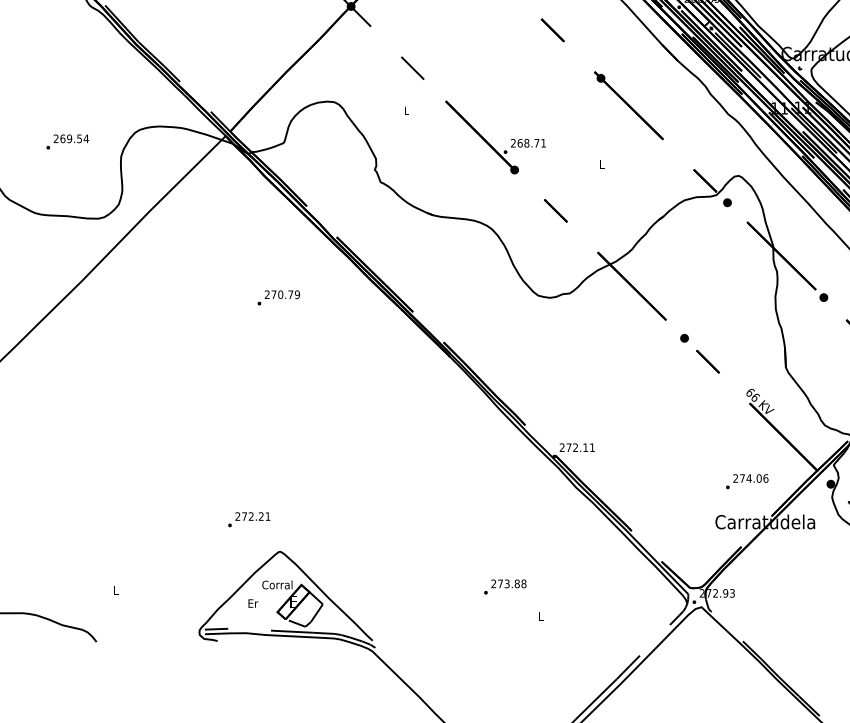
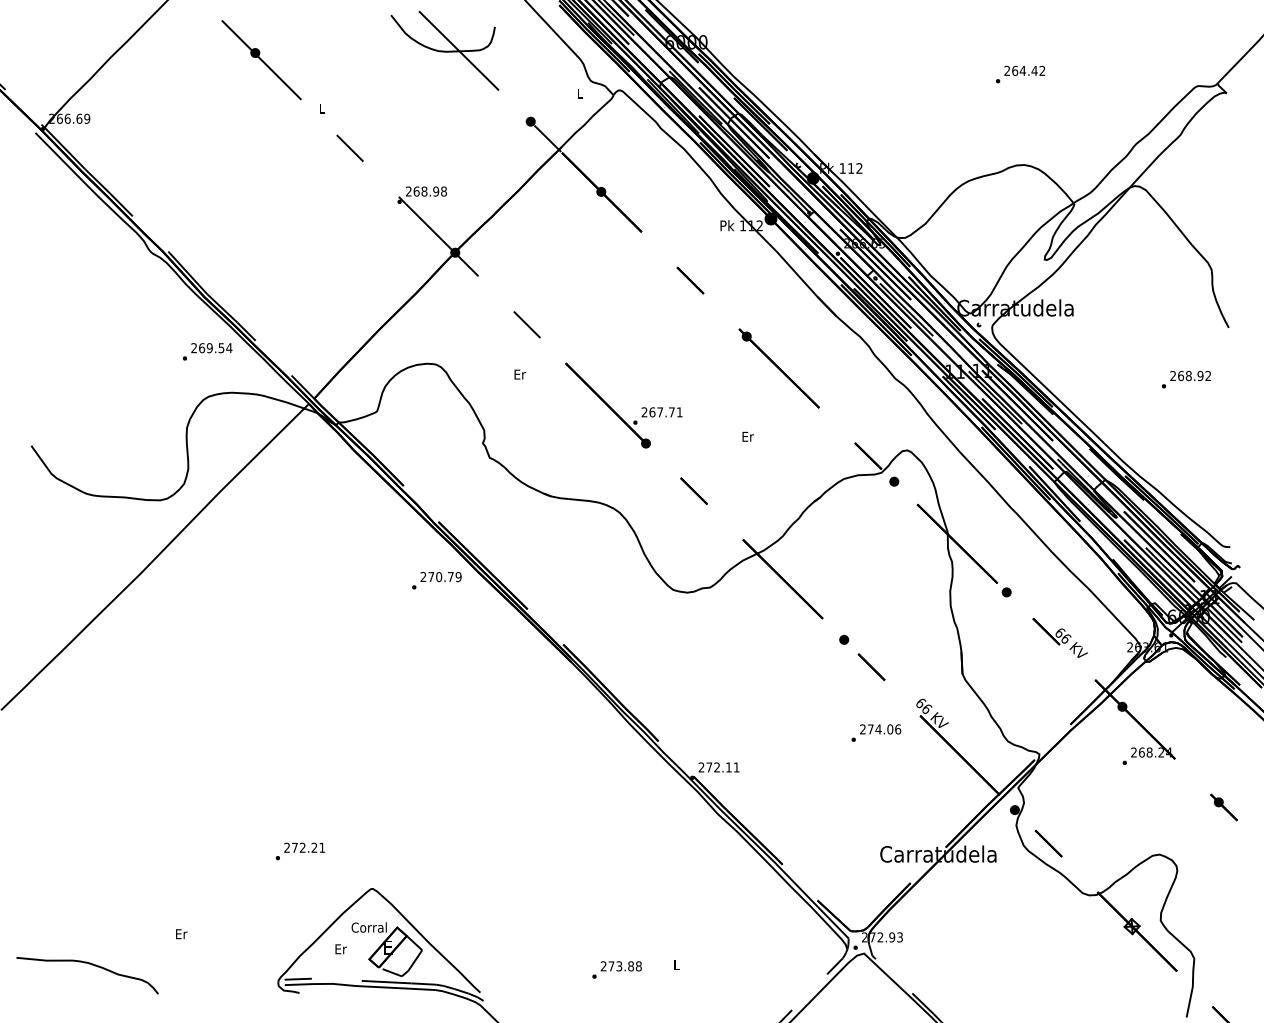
text: (407, 110) -> (520, 374), L -> Er
text: (67, 141) -> (207, 351), moved
text: (527, 143) -> (660, 412), 268.71 -> 267.71
text: (601, 163) -> (747, 436), L -> Er
text: (278, 297) -> (436, 580), moved
text: (747, 481) -> (876, 732), moved
text: (248, 519) -> (299, 851), moved
text: (504, 586) -> (616, 969), moved
text: (116, 590) -> (181, 934), L -> Er

